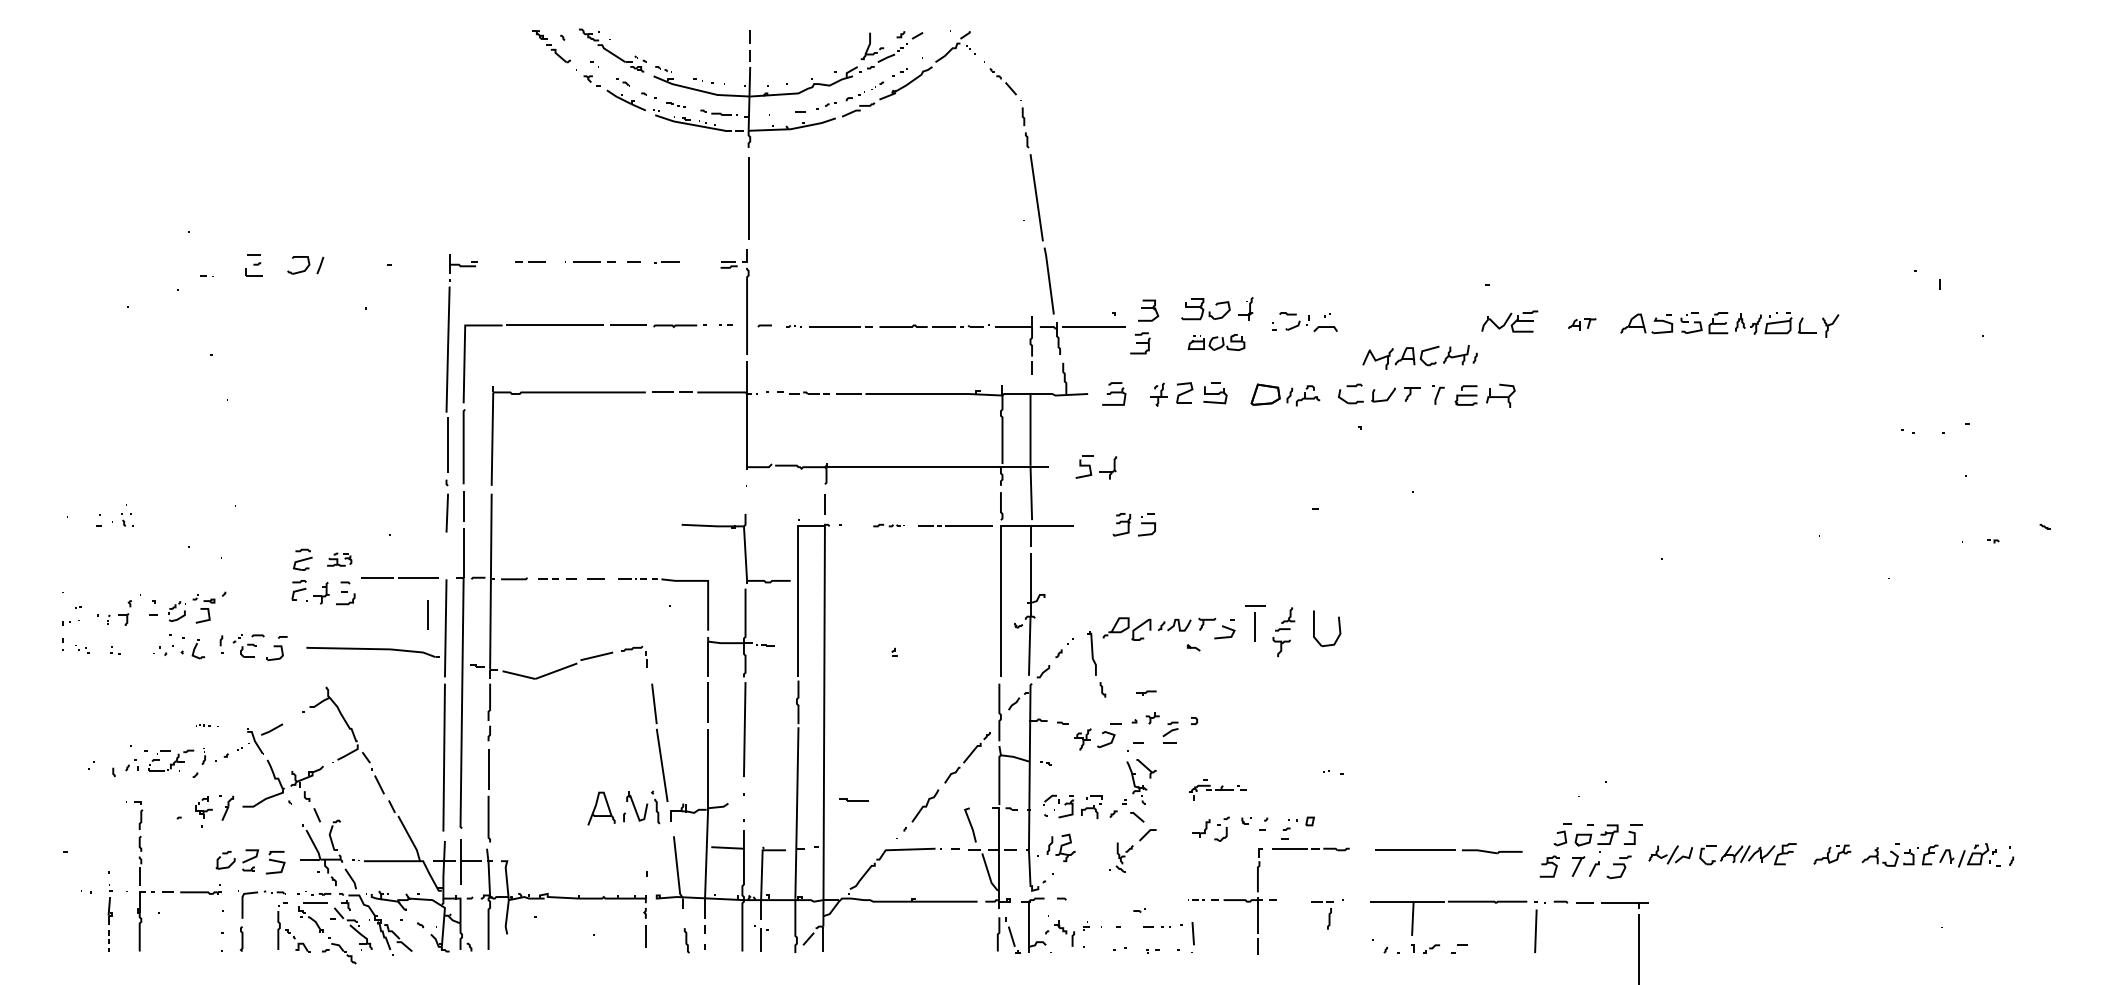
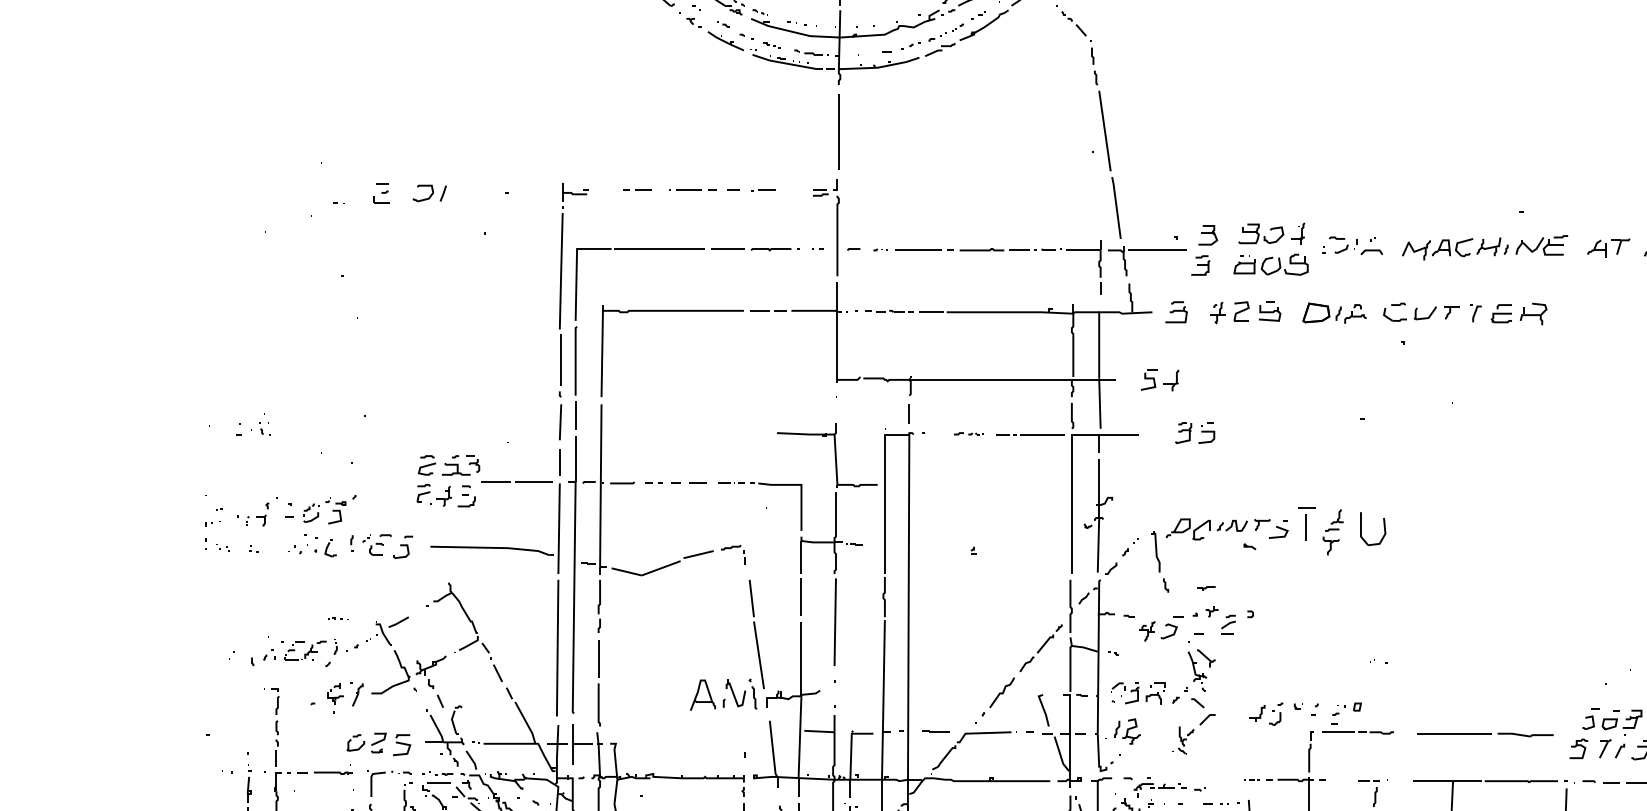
part: (1582, 324) -> (1609, 248), size x1.67
part: (1216, 342) -> (1270, 264), size x1.43
part: (1419, 357) -> (1454, 249), moved
part: (339, 559) -> (460, 465), size x1.67
line: (427, 614) -> (559, 462), moved
part: (1217, 789) -> (1160, 787), moved
part: (853, 799) -> (935, 731), moved

